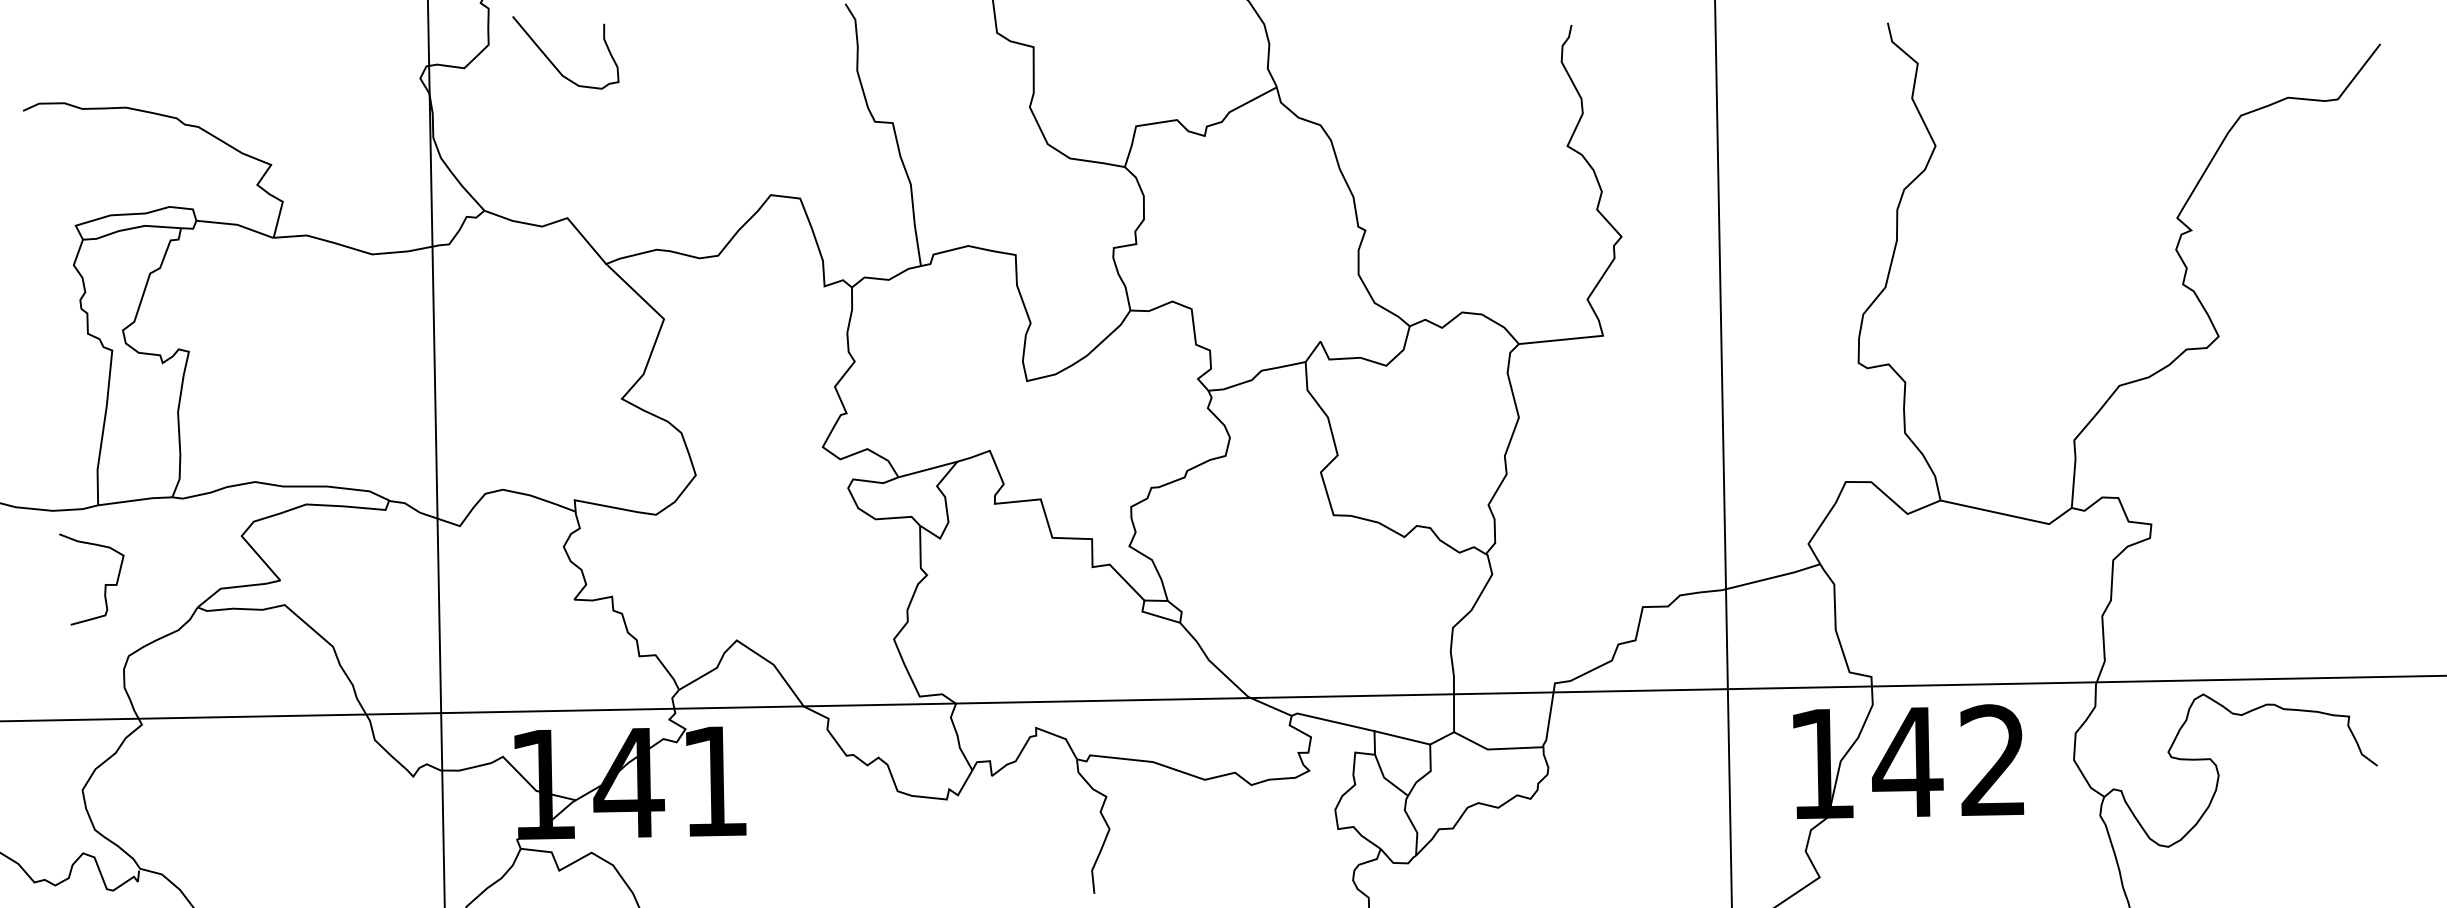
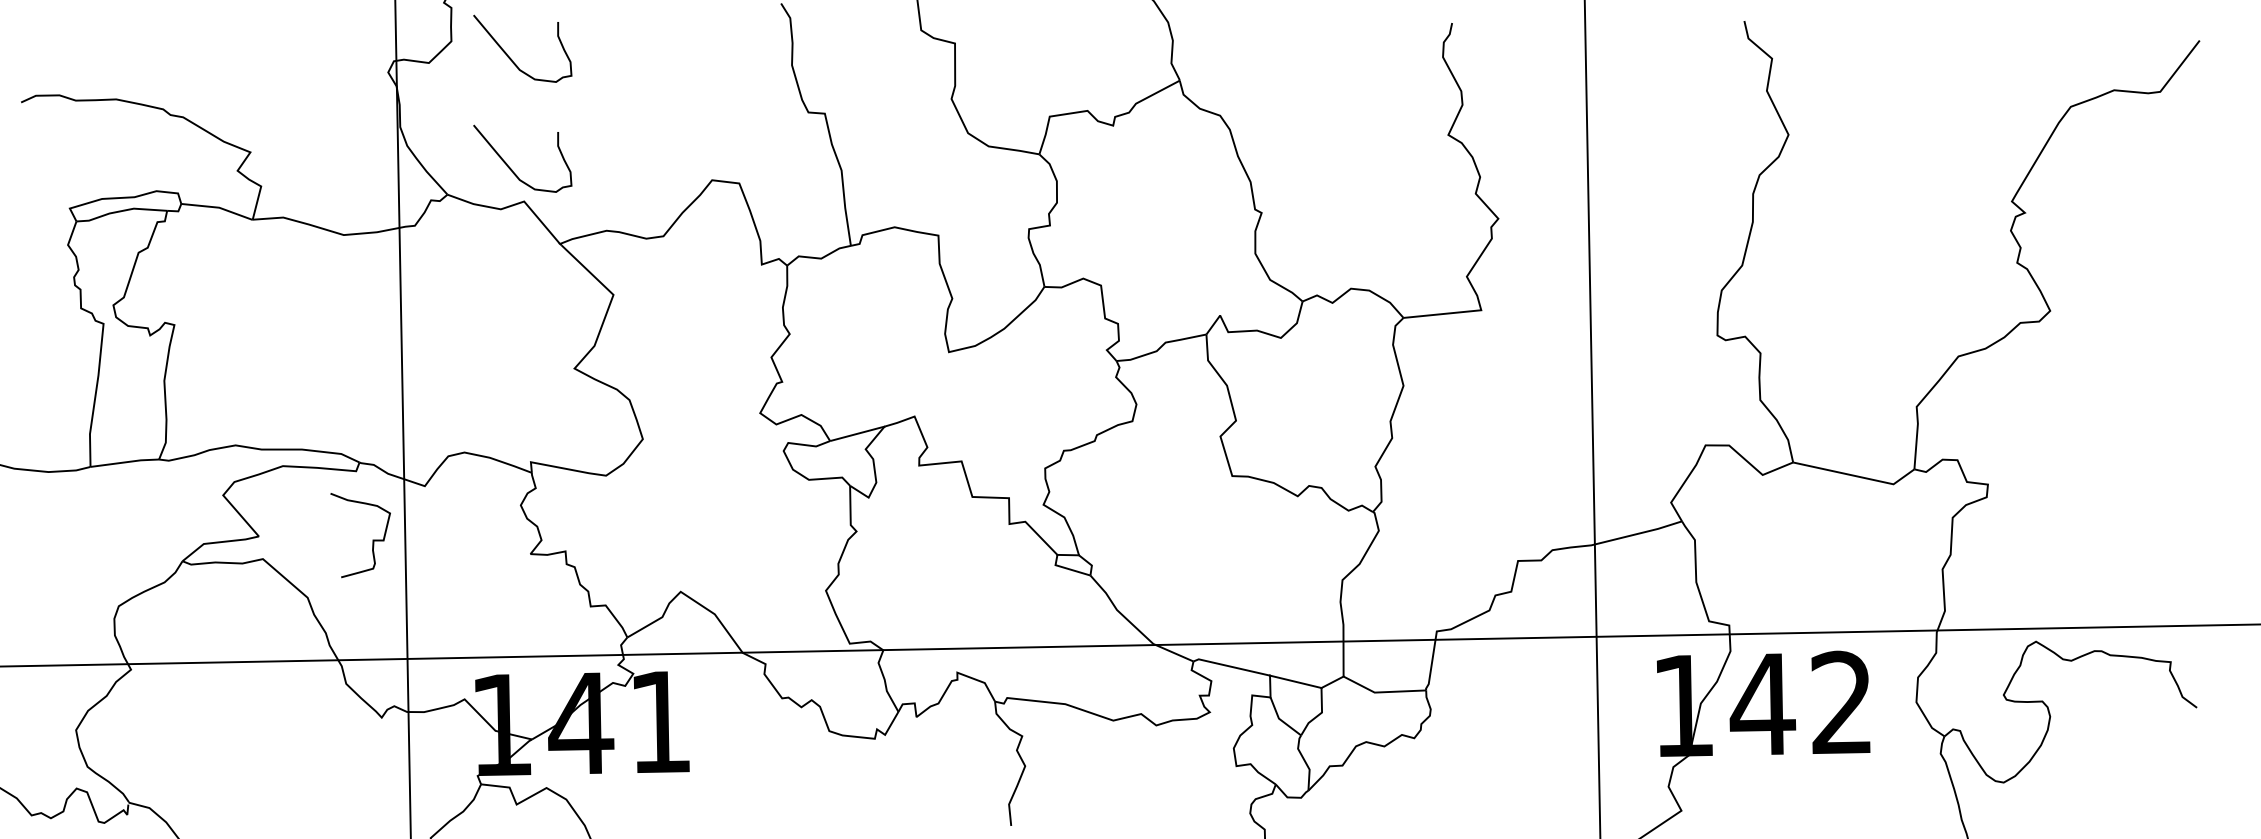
curve: (553, 182) -> (511, 168), added
curve: (104, 583) -> (372, 539), moved

